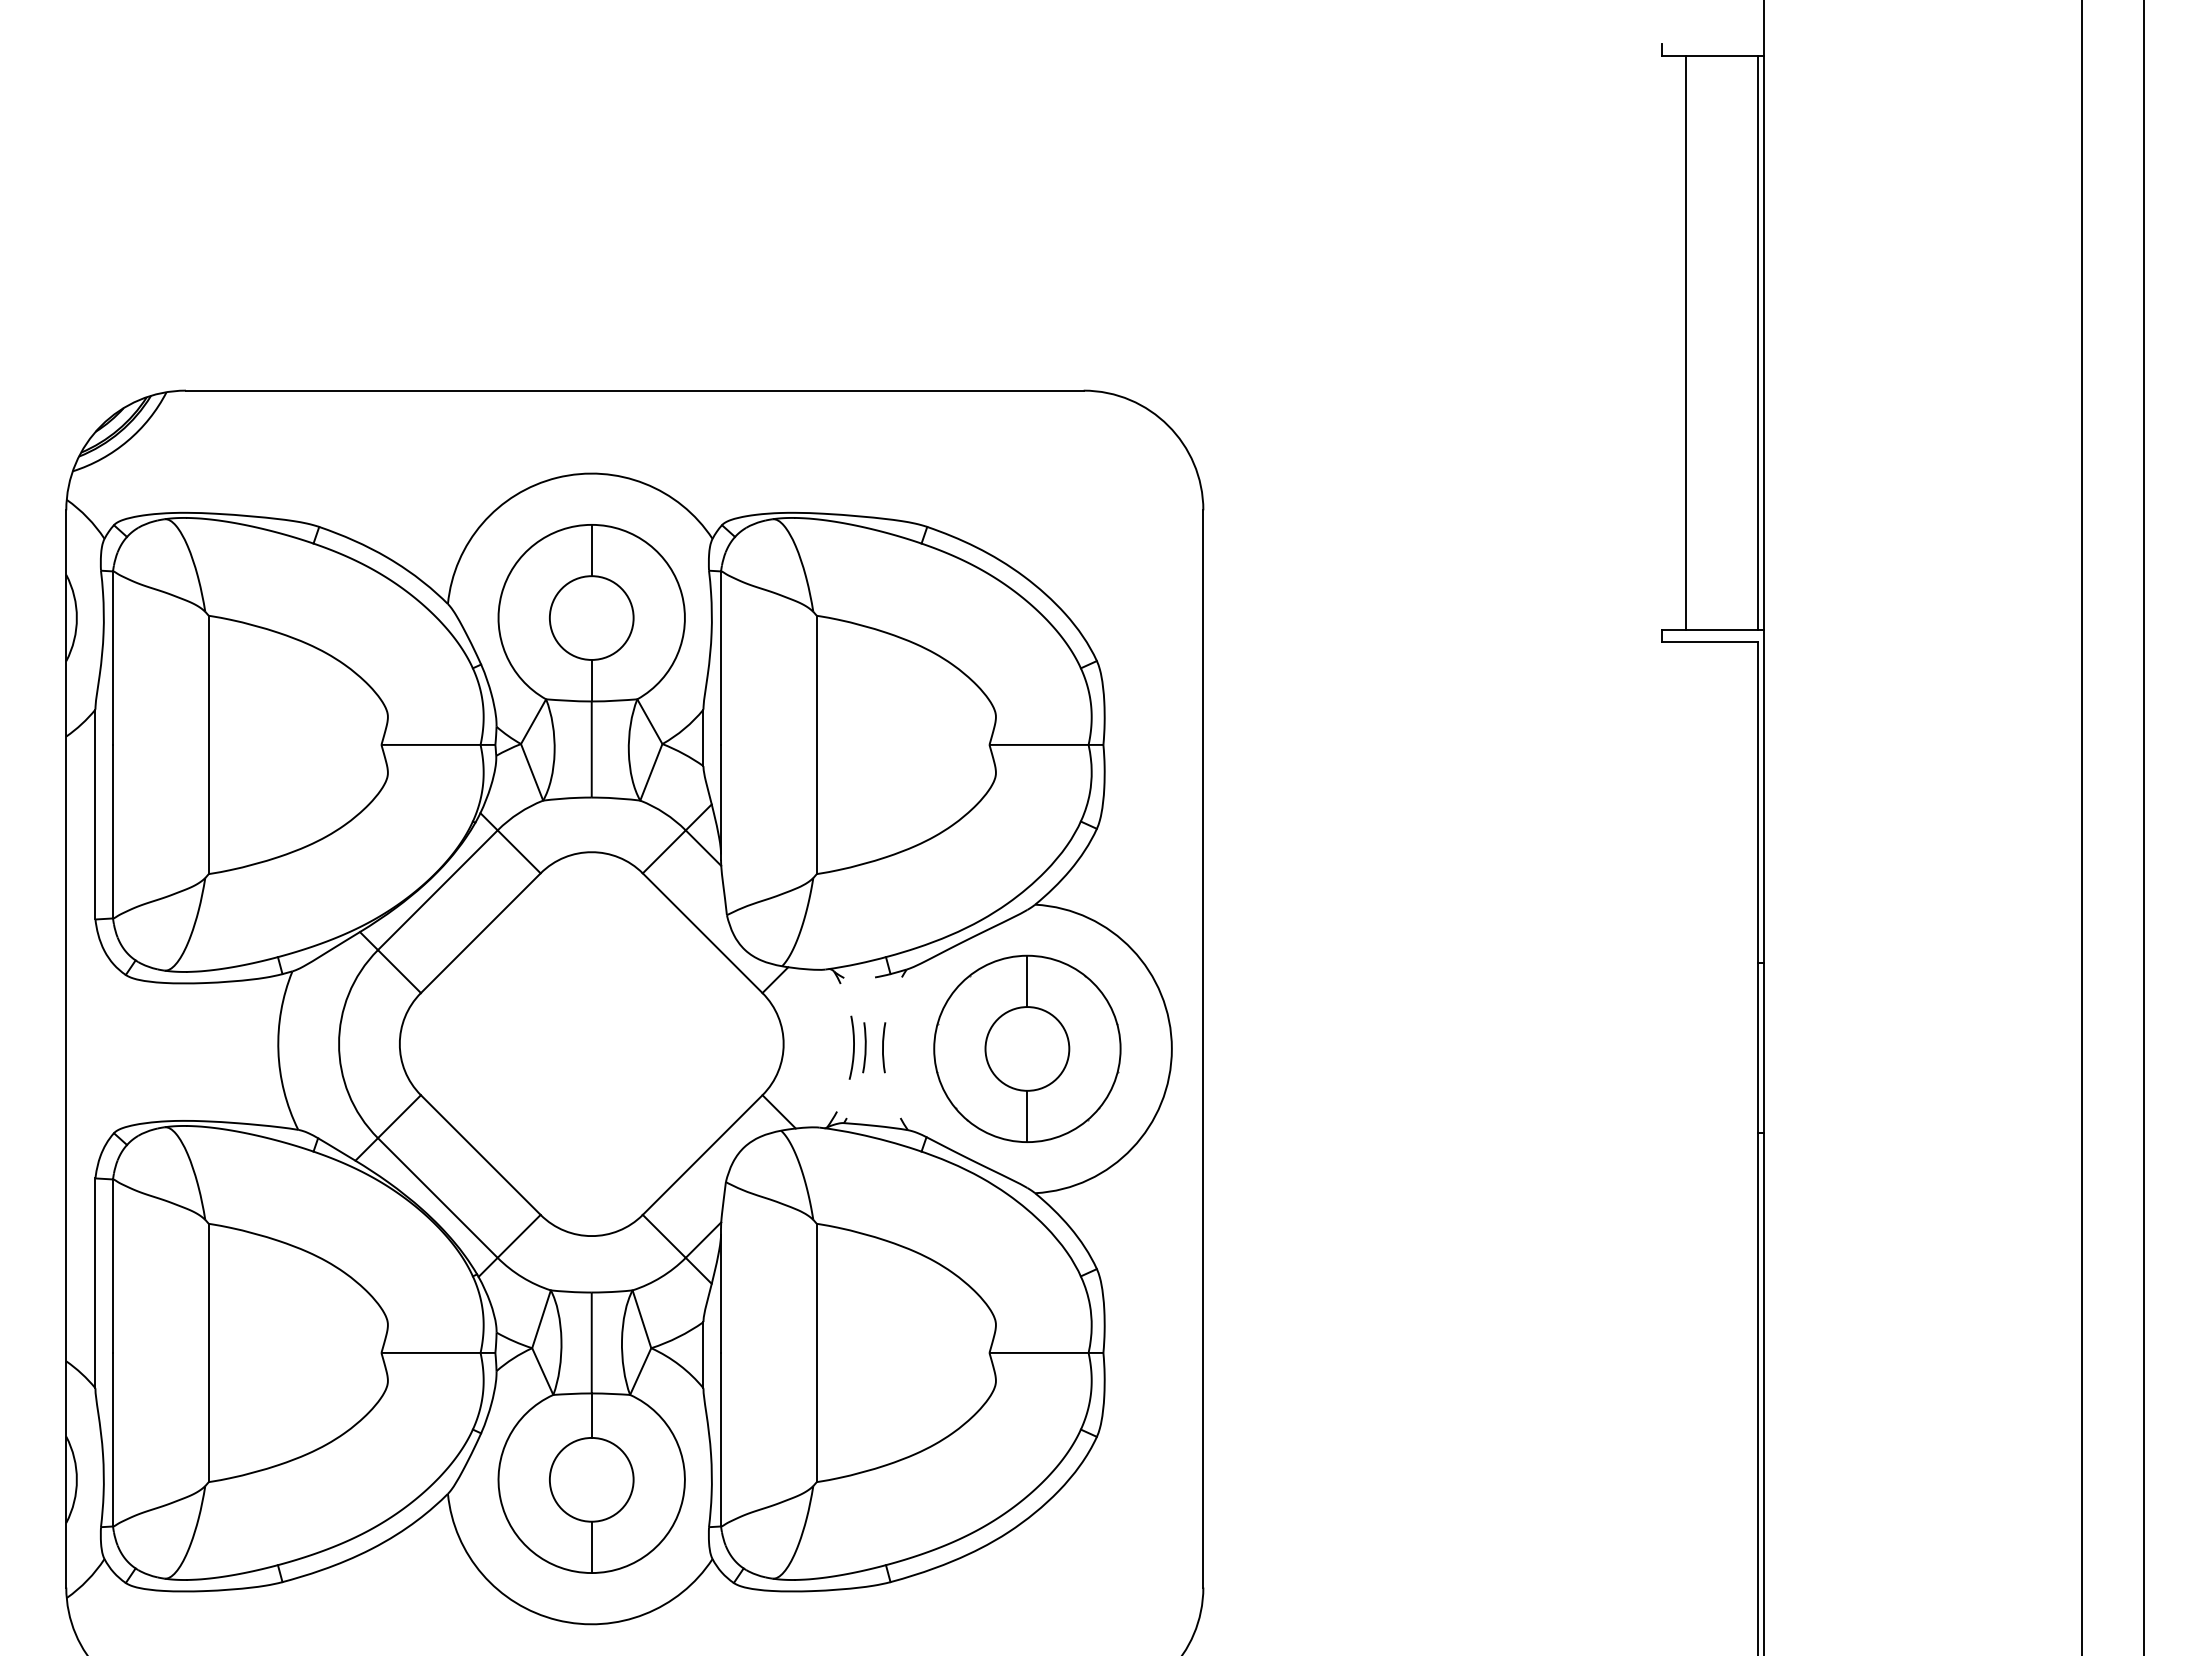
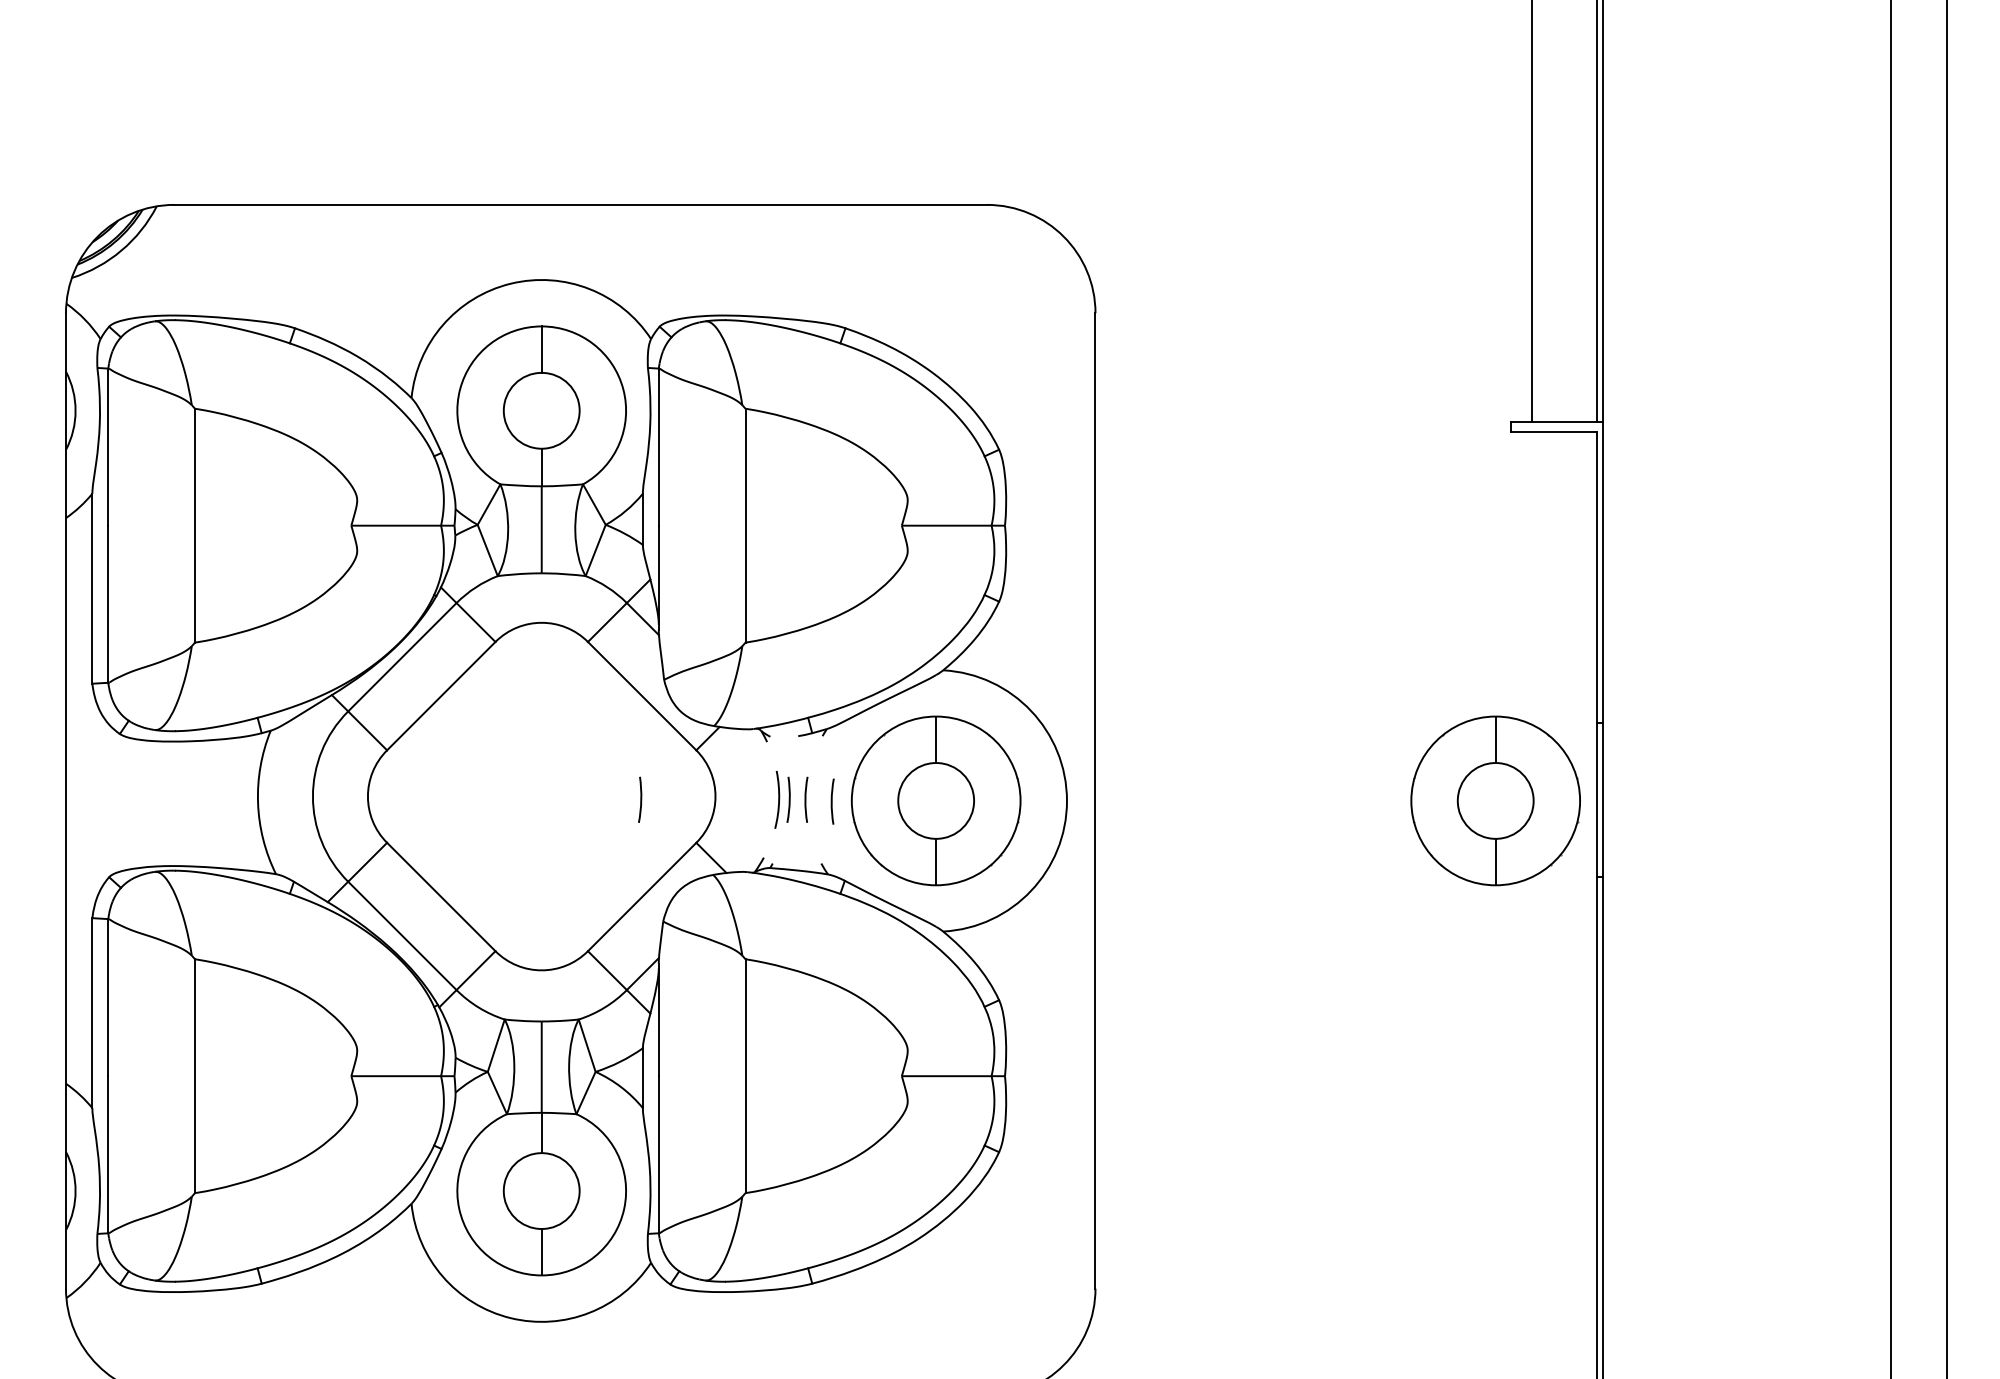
arc: (700, 1047) -> (640, 799), added
part: (1645, 1048) -> (1495, 800), added
arc: (912, 1049) -> (832, 801), added

